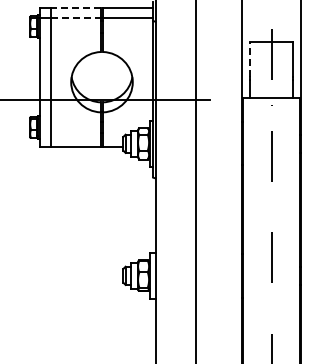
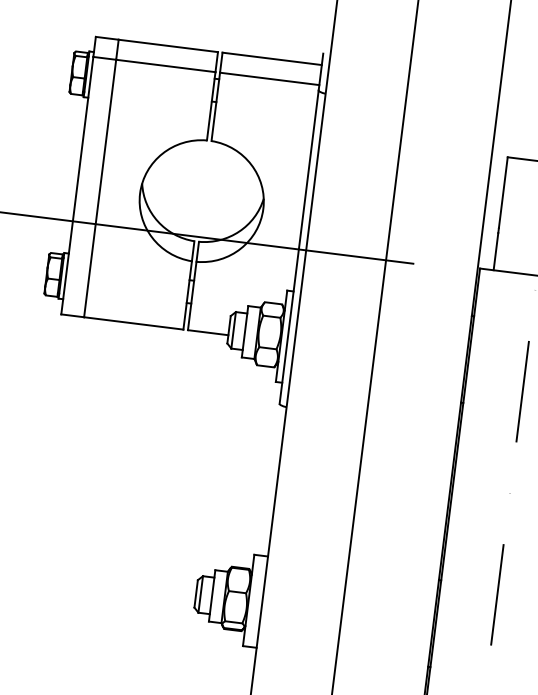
line: (76, 7) -> (169, 45), dashed -> solid
line: (76, 17) -> (166, 65), dashed -> solid
line: (249, 59) -> (502, 192), dashed -> solid

